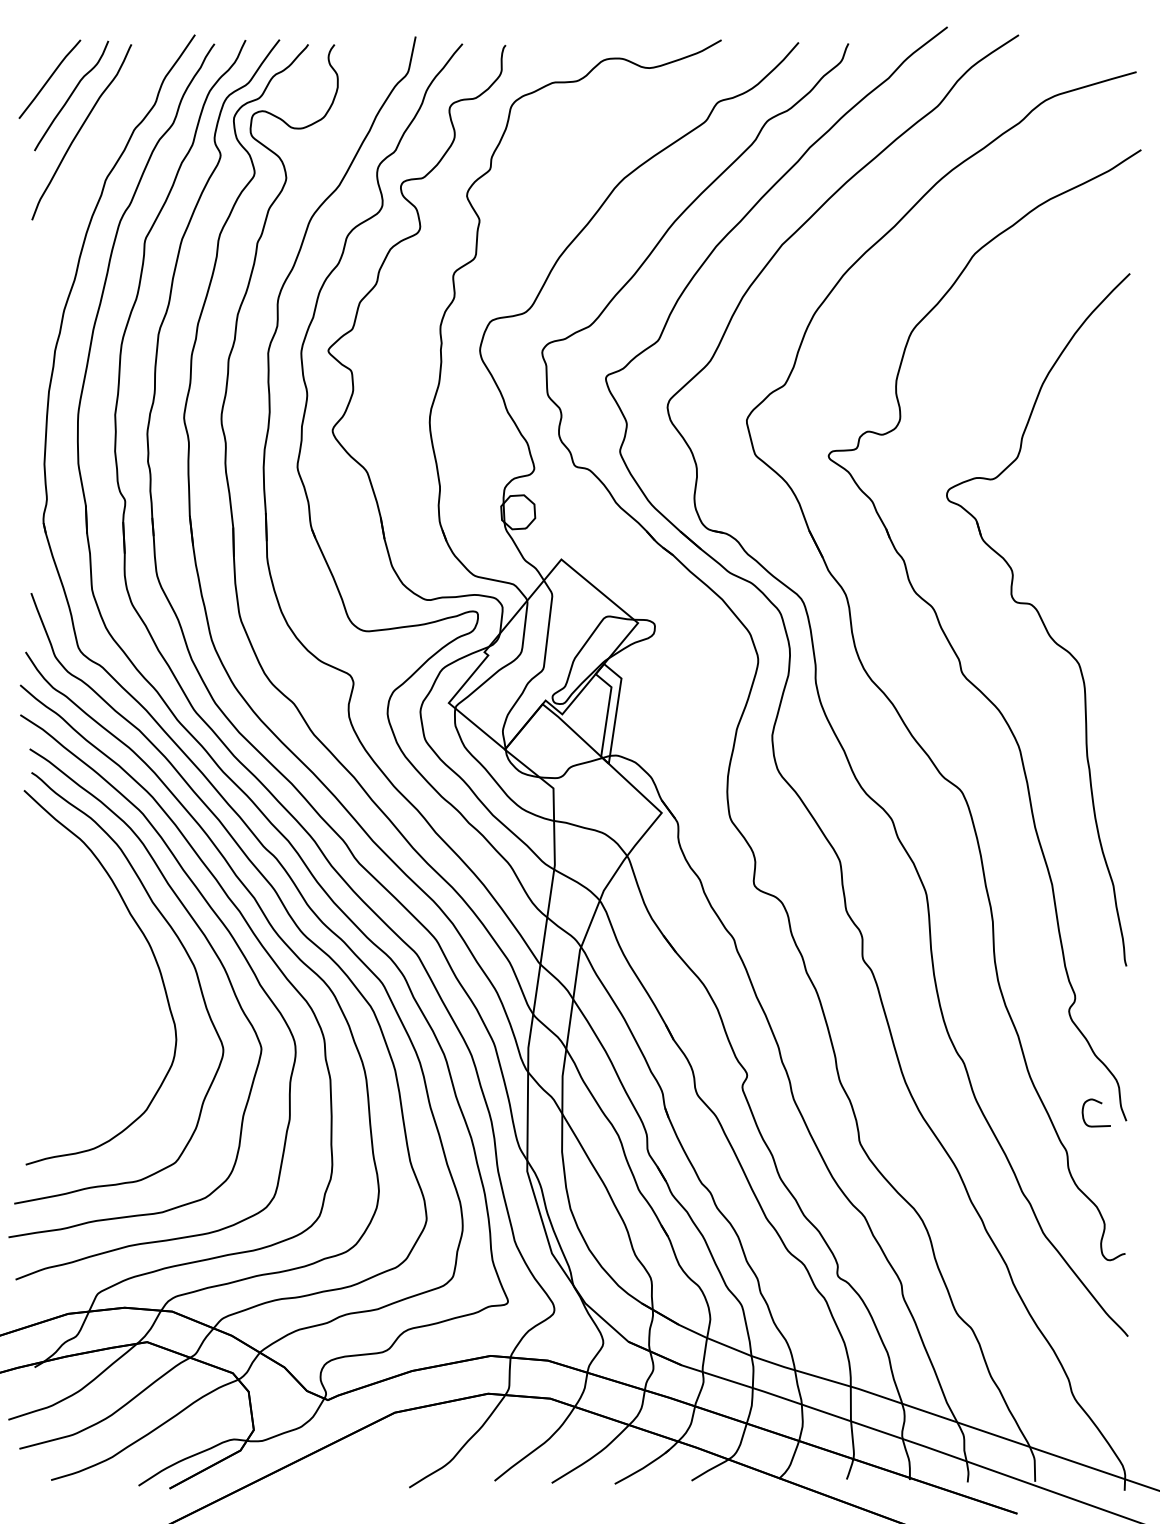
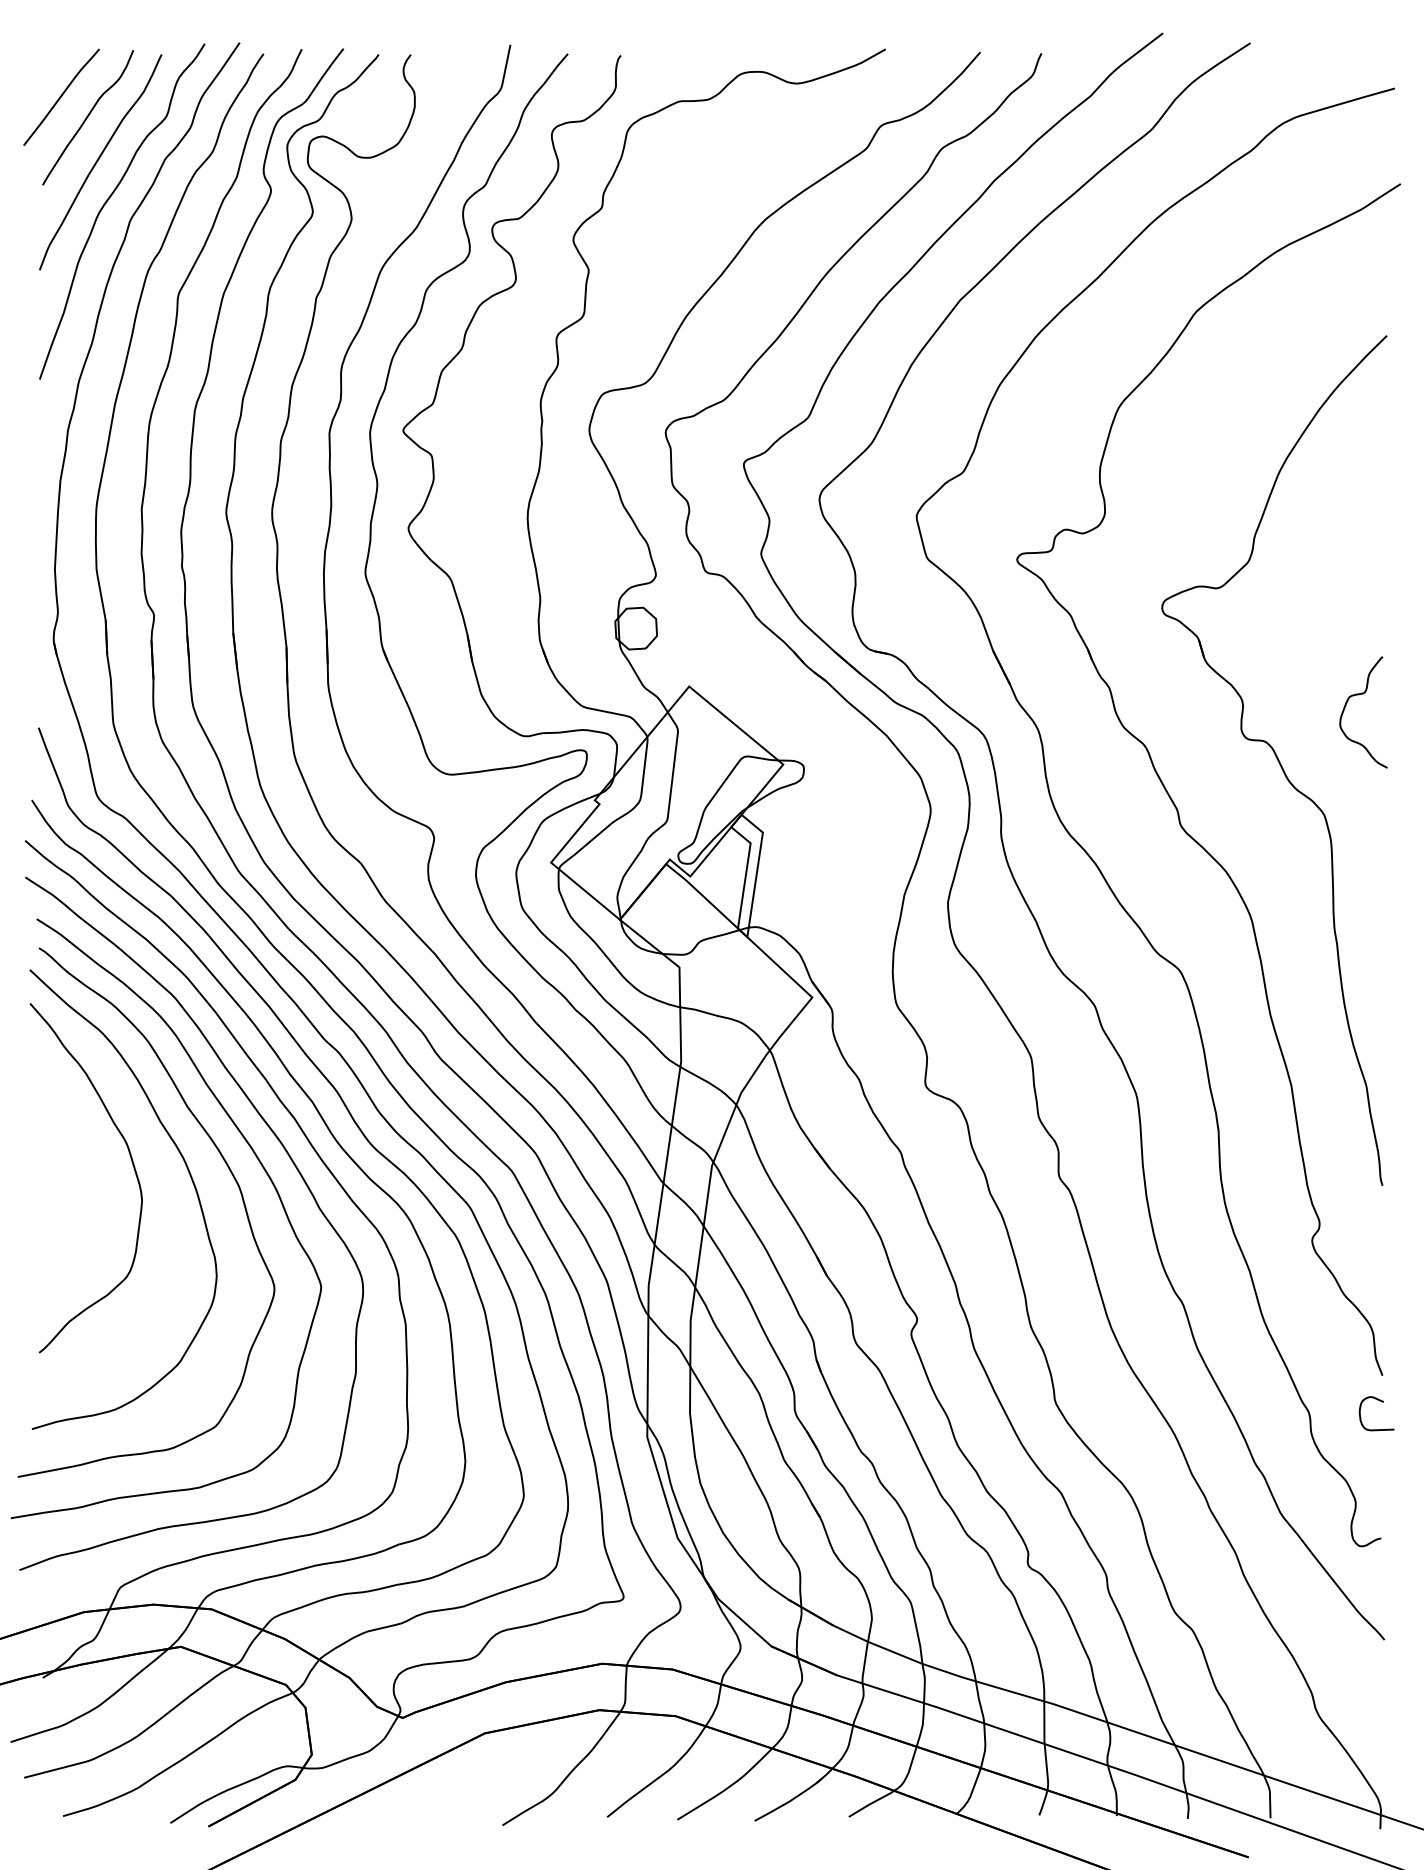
curve: (87, 165) -> (107, 202), added
curve: (1106, 566) -> (1358, 695), added
curve: (106, 947) -> (131, 1162), added
curve: (1100, 1103) -> (1381, 1402), moved

